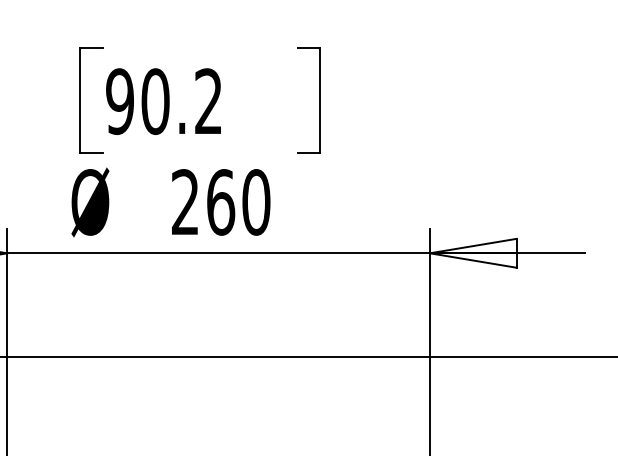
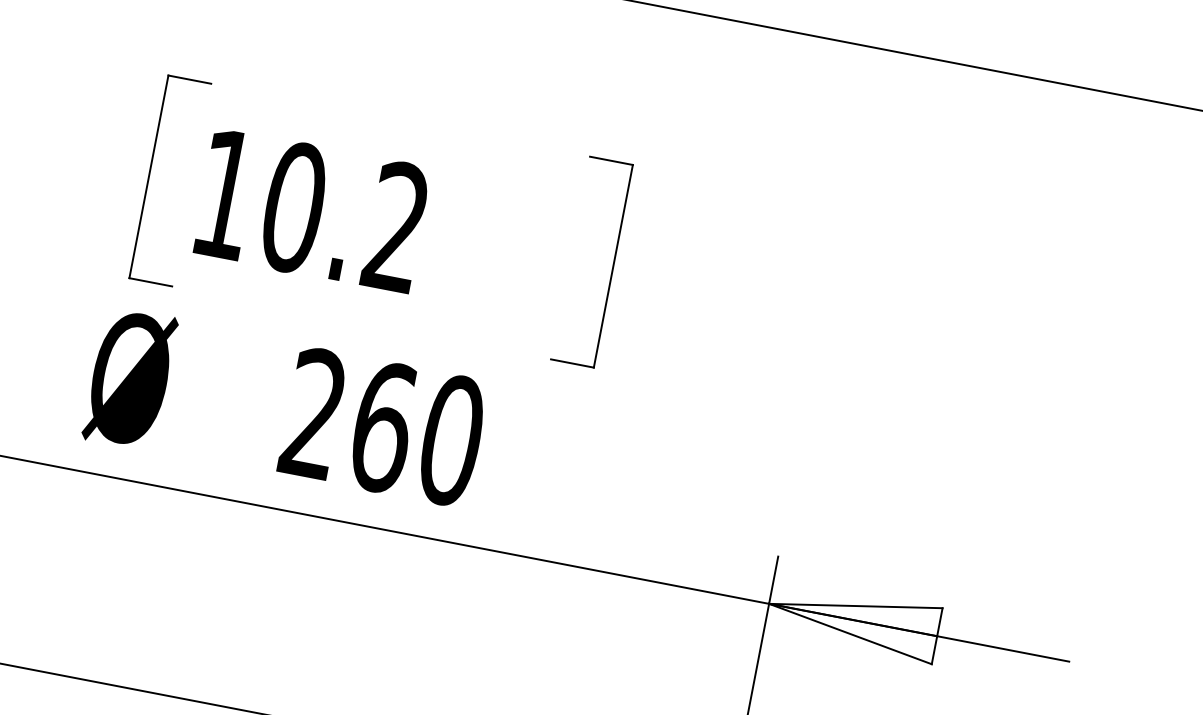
text: (119, 101) -> (224, 193), 90.2 -> 10.2

